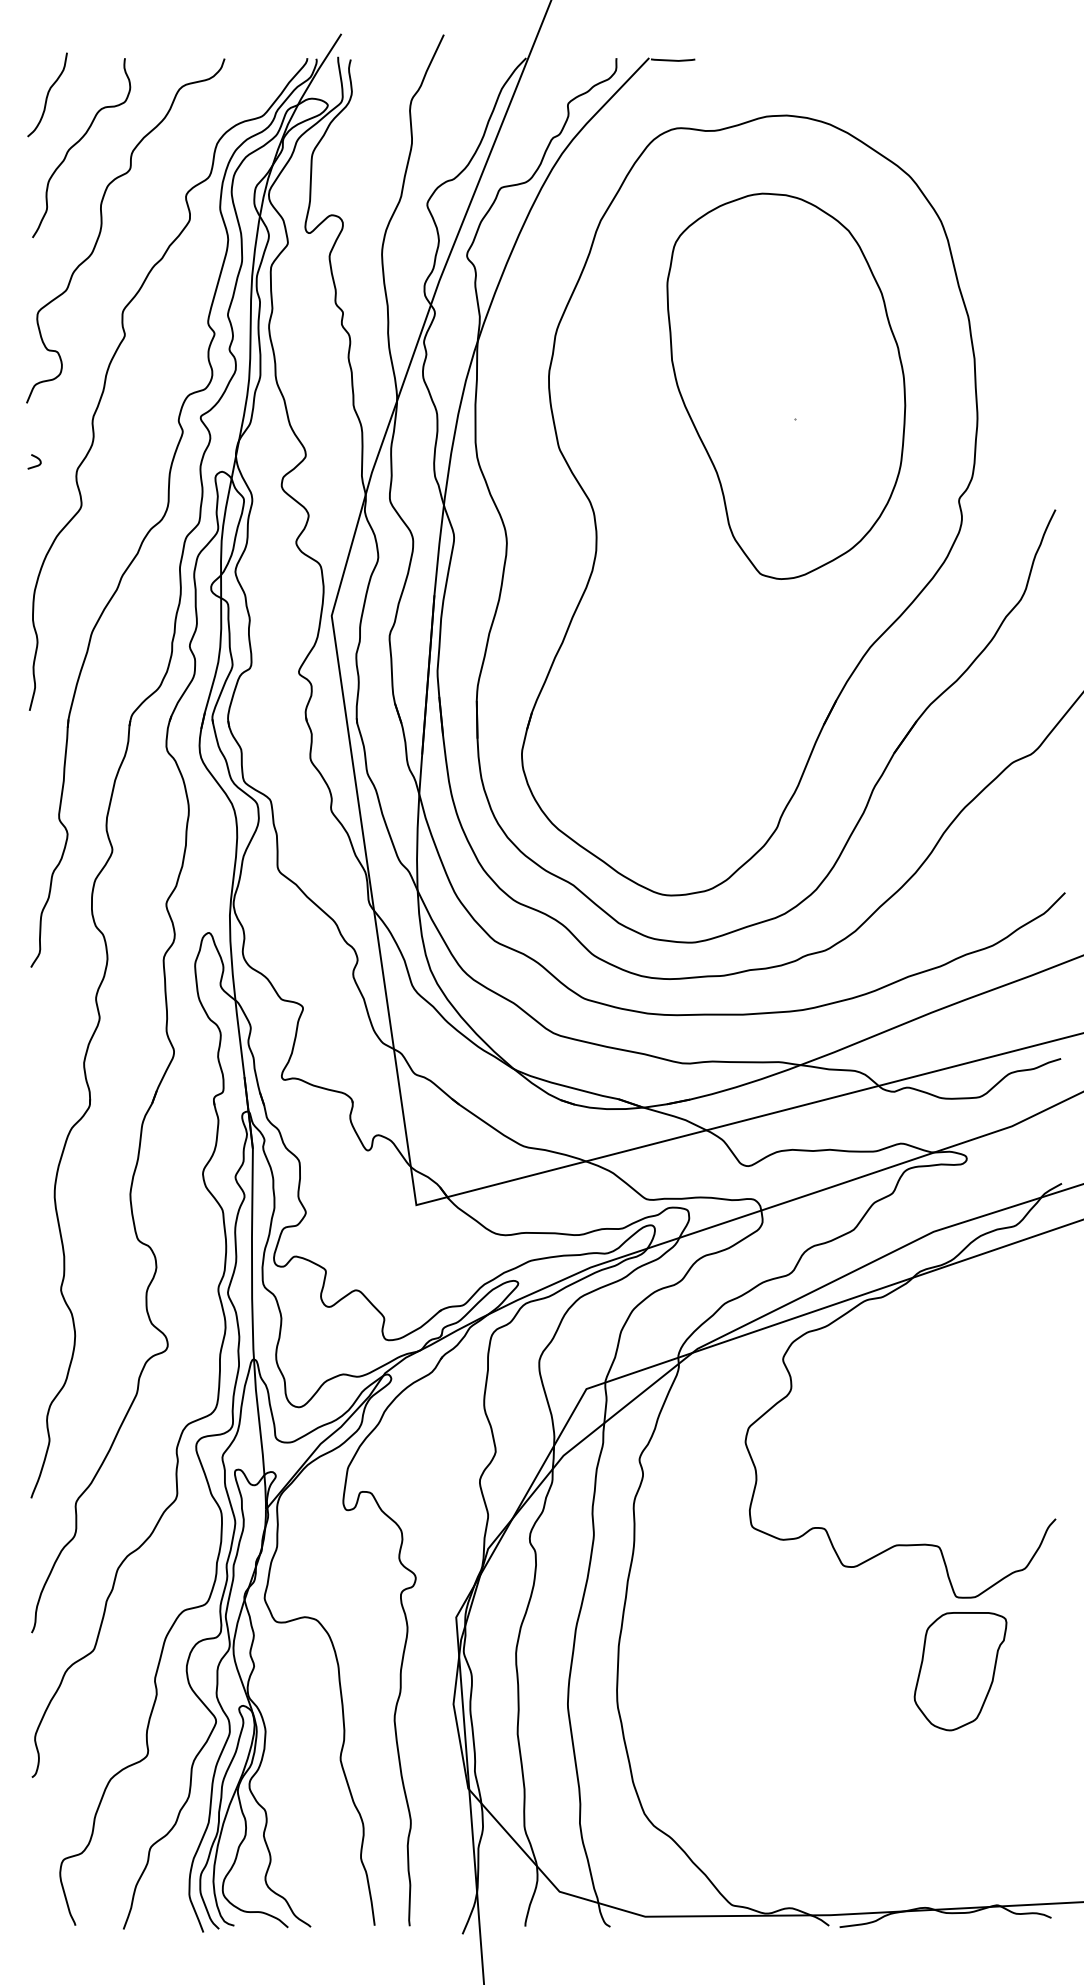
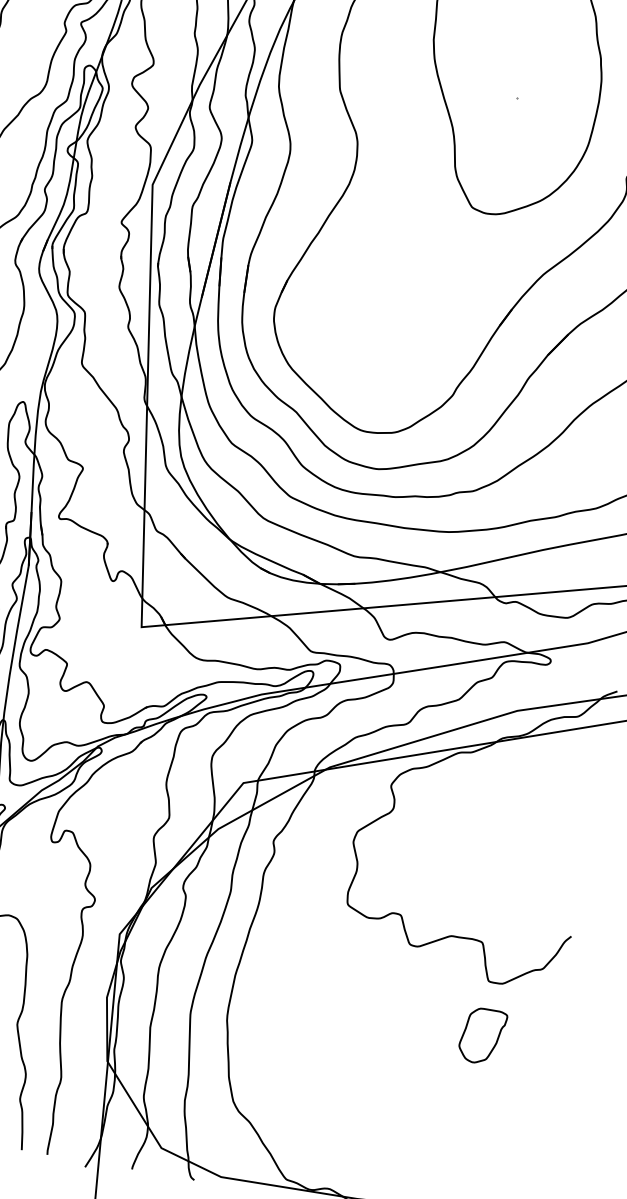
part: (959, 1670) -> (481, 1035), size x0.62

